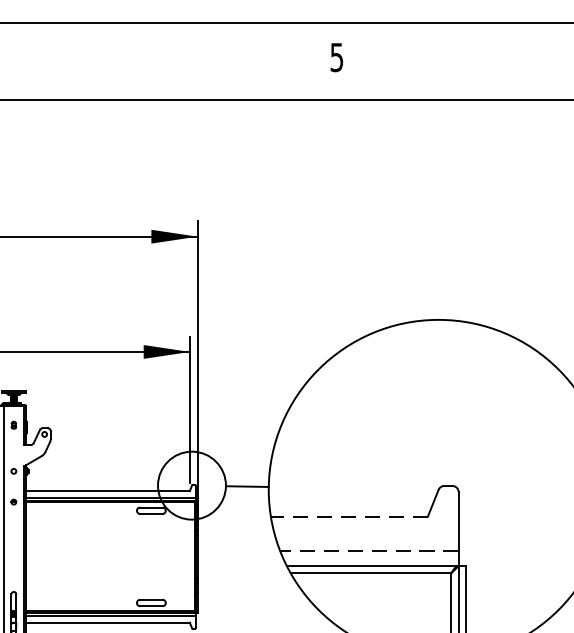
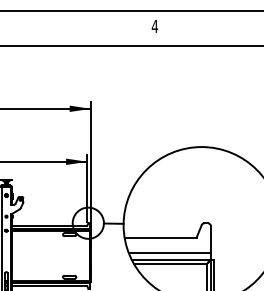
text: (335, 57) -> (154, 26), 5 -> 4
line: (349, 516) -> (160, 237), dashed -> solid
line: (368, 551) -> (169, 253), dashed -> solid

